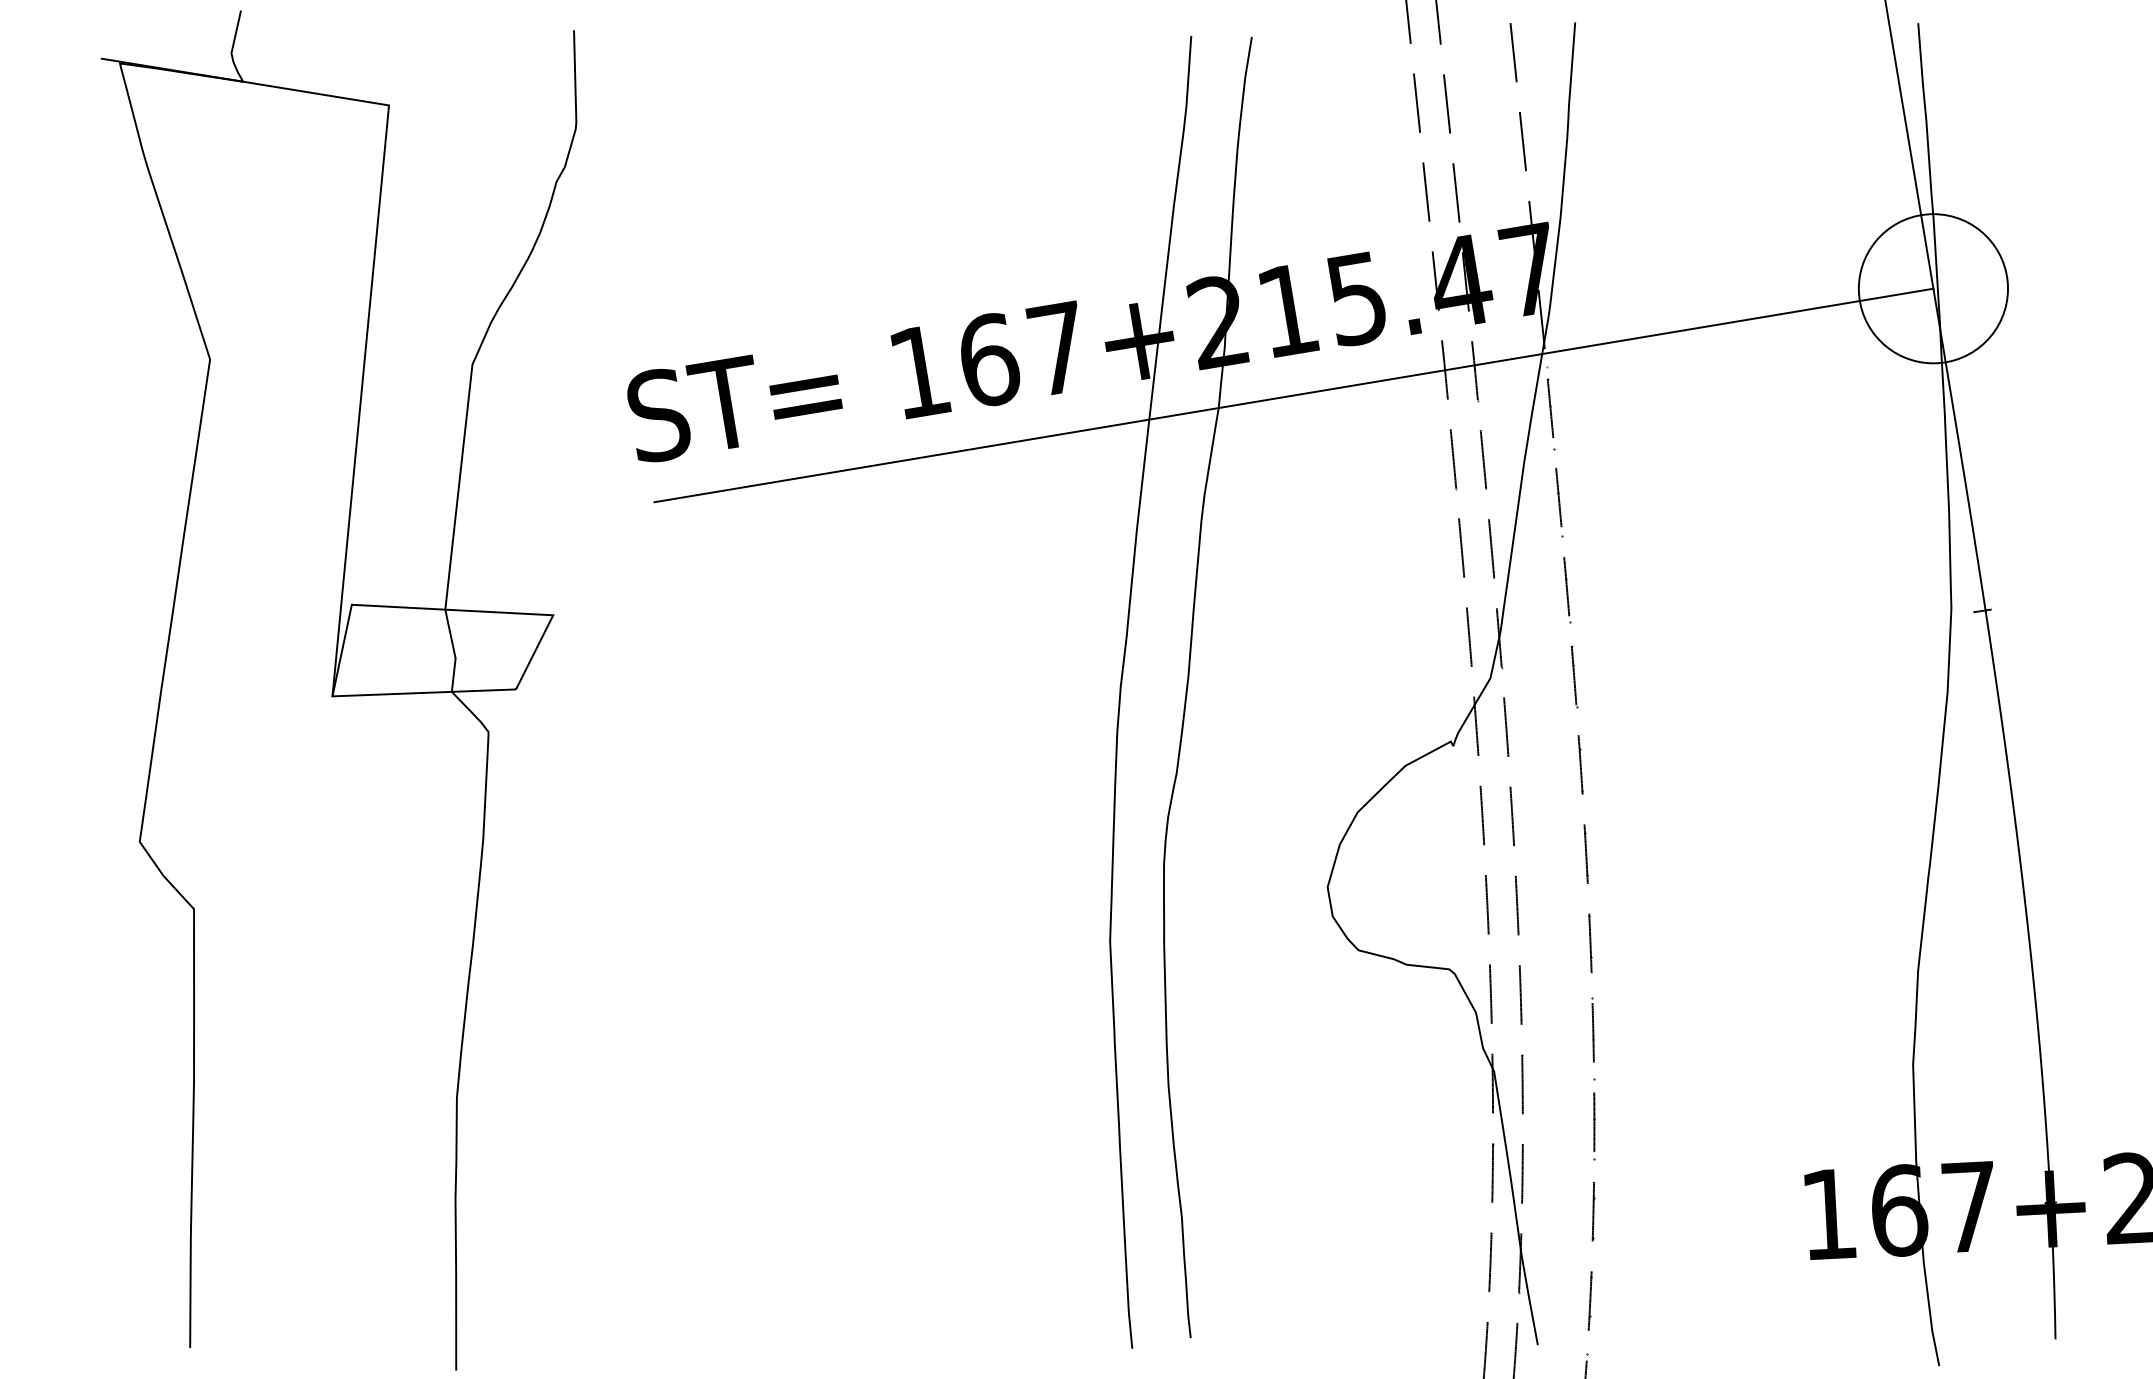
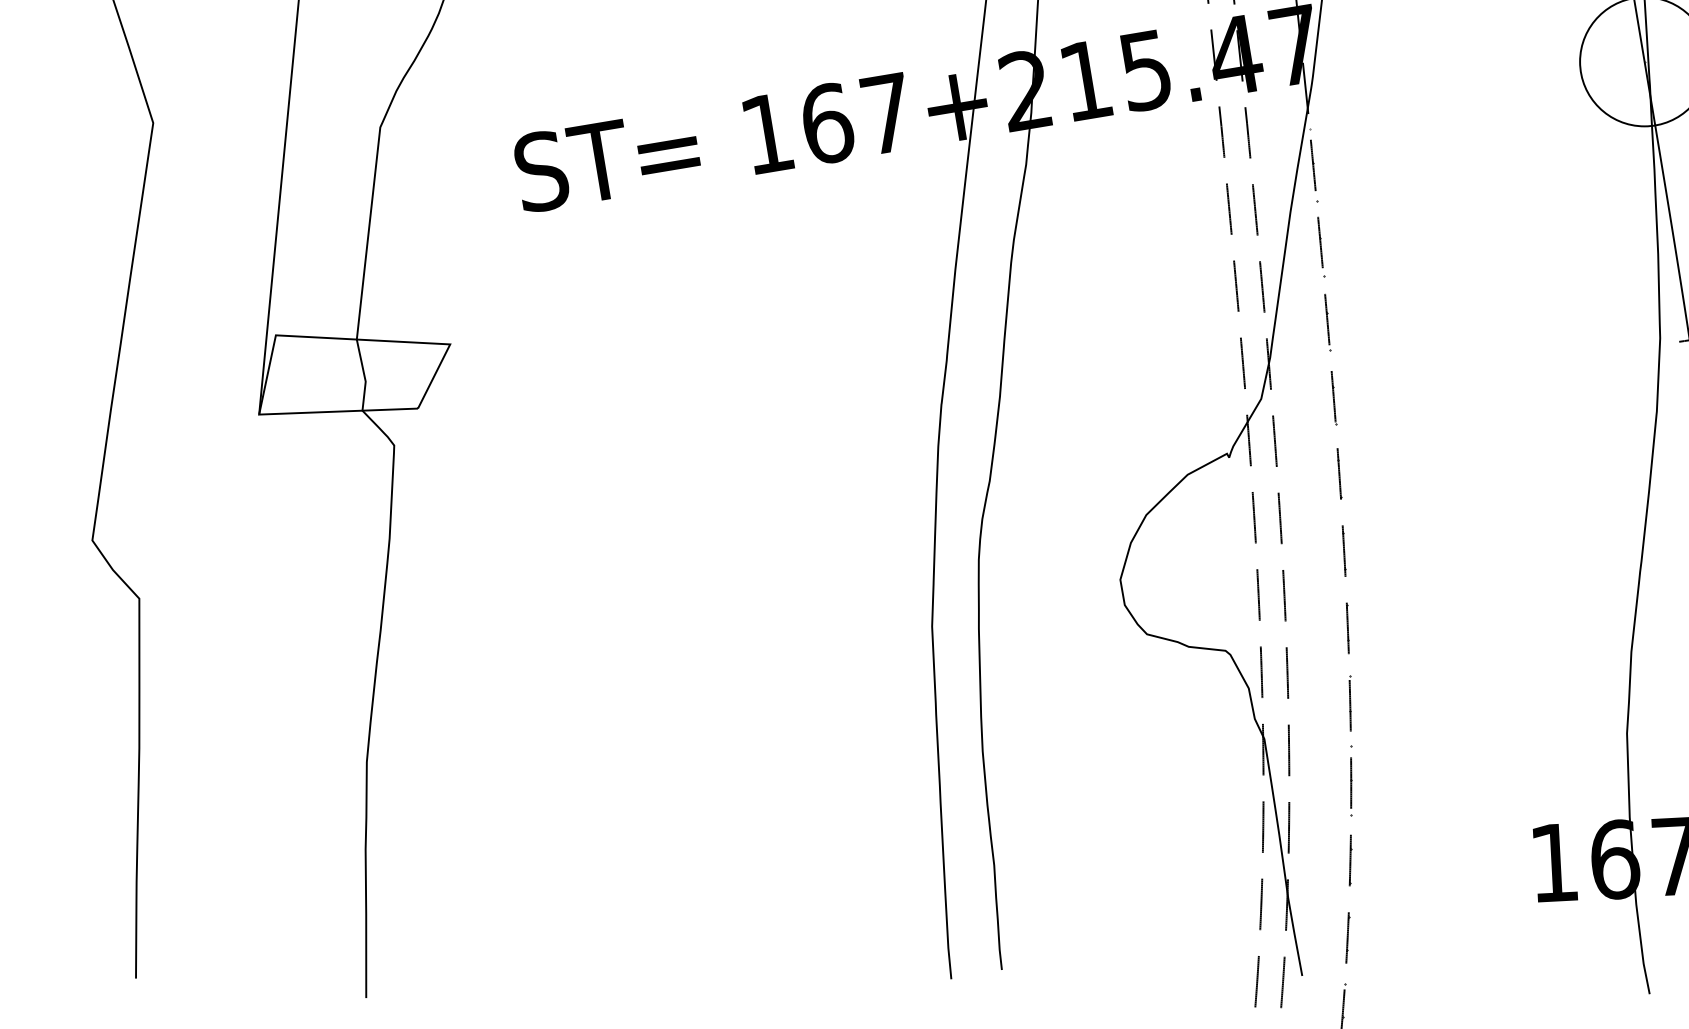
line: (1293, 395) -> (1090, 154), removed

